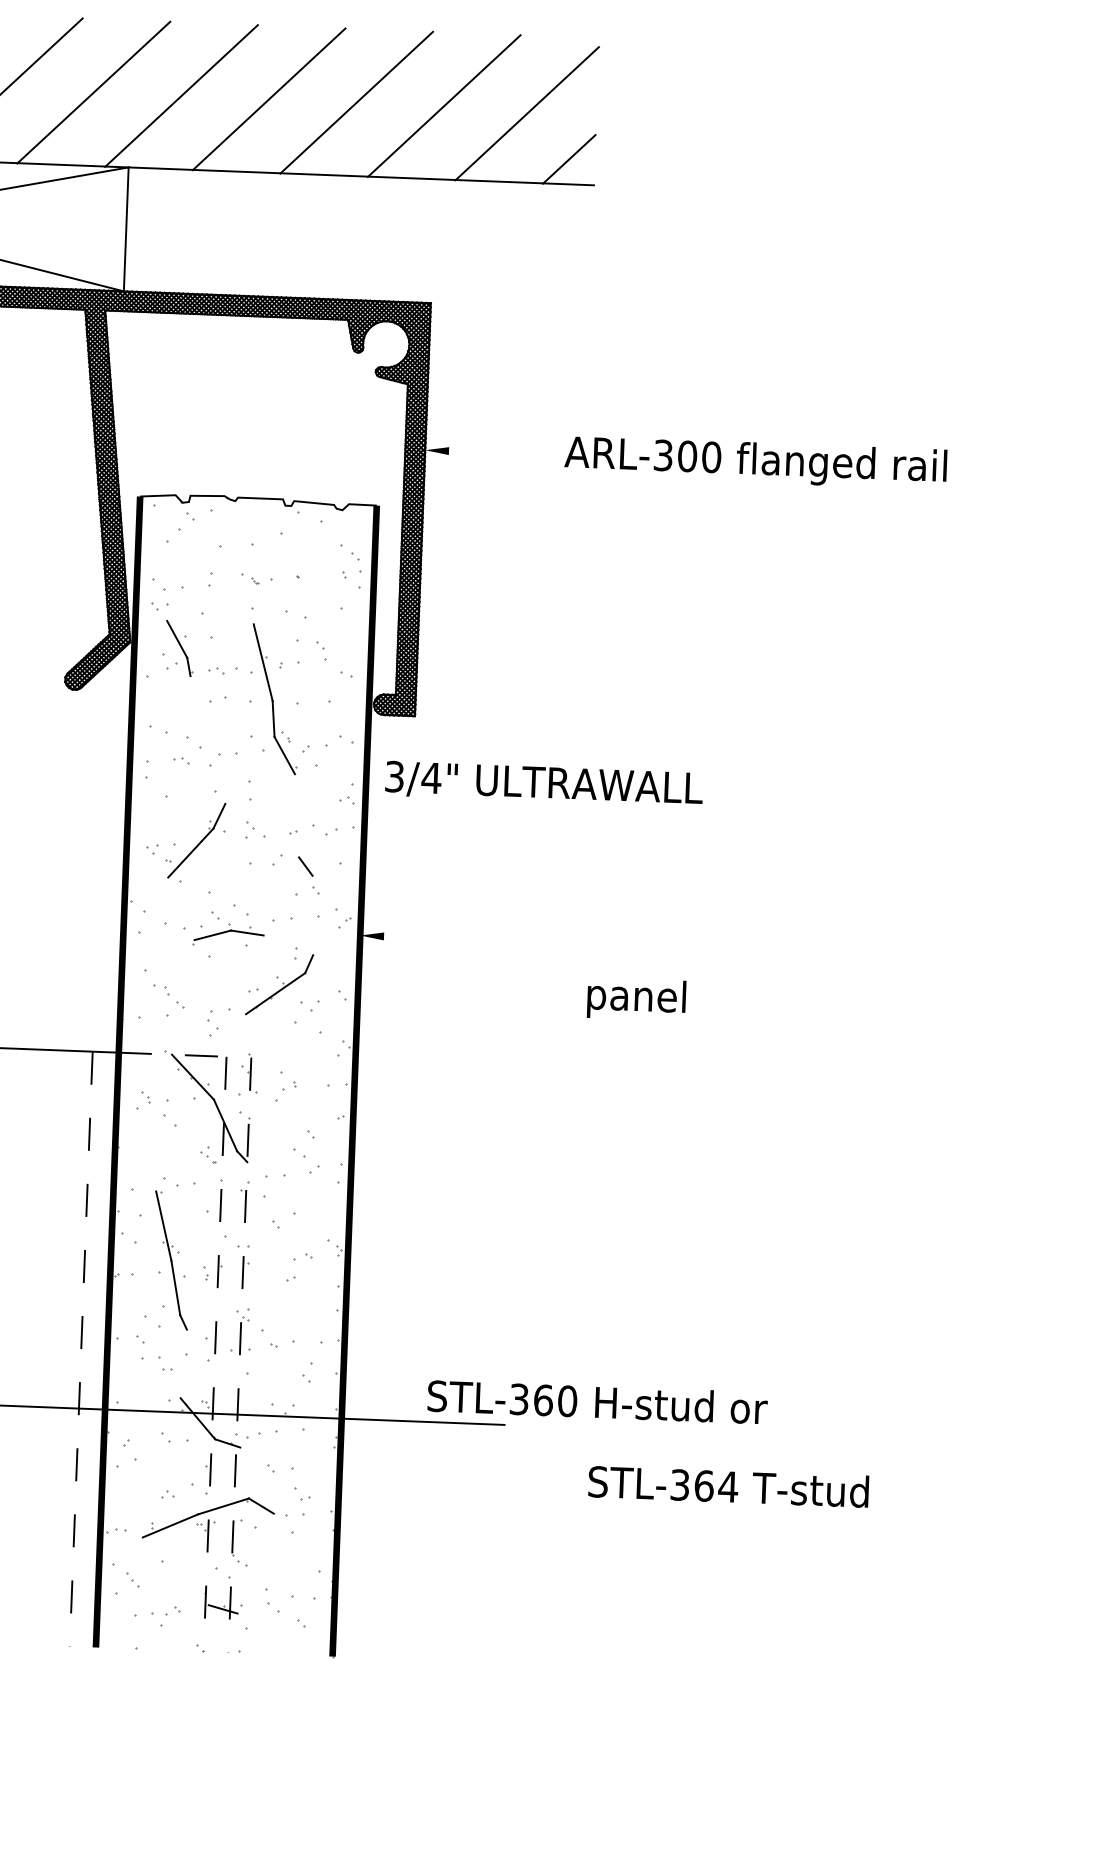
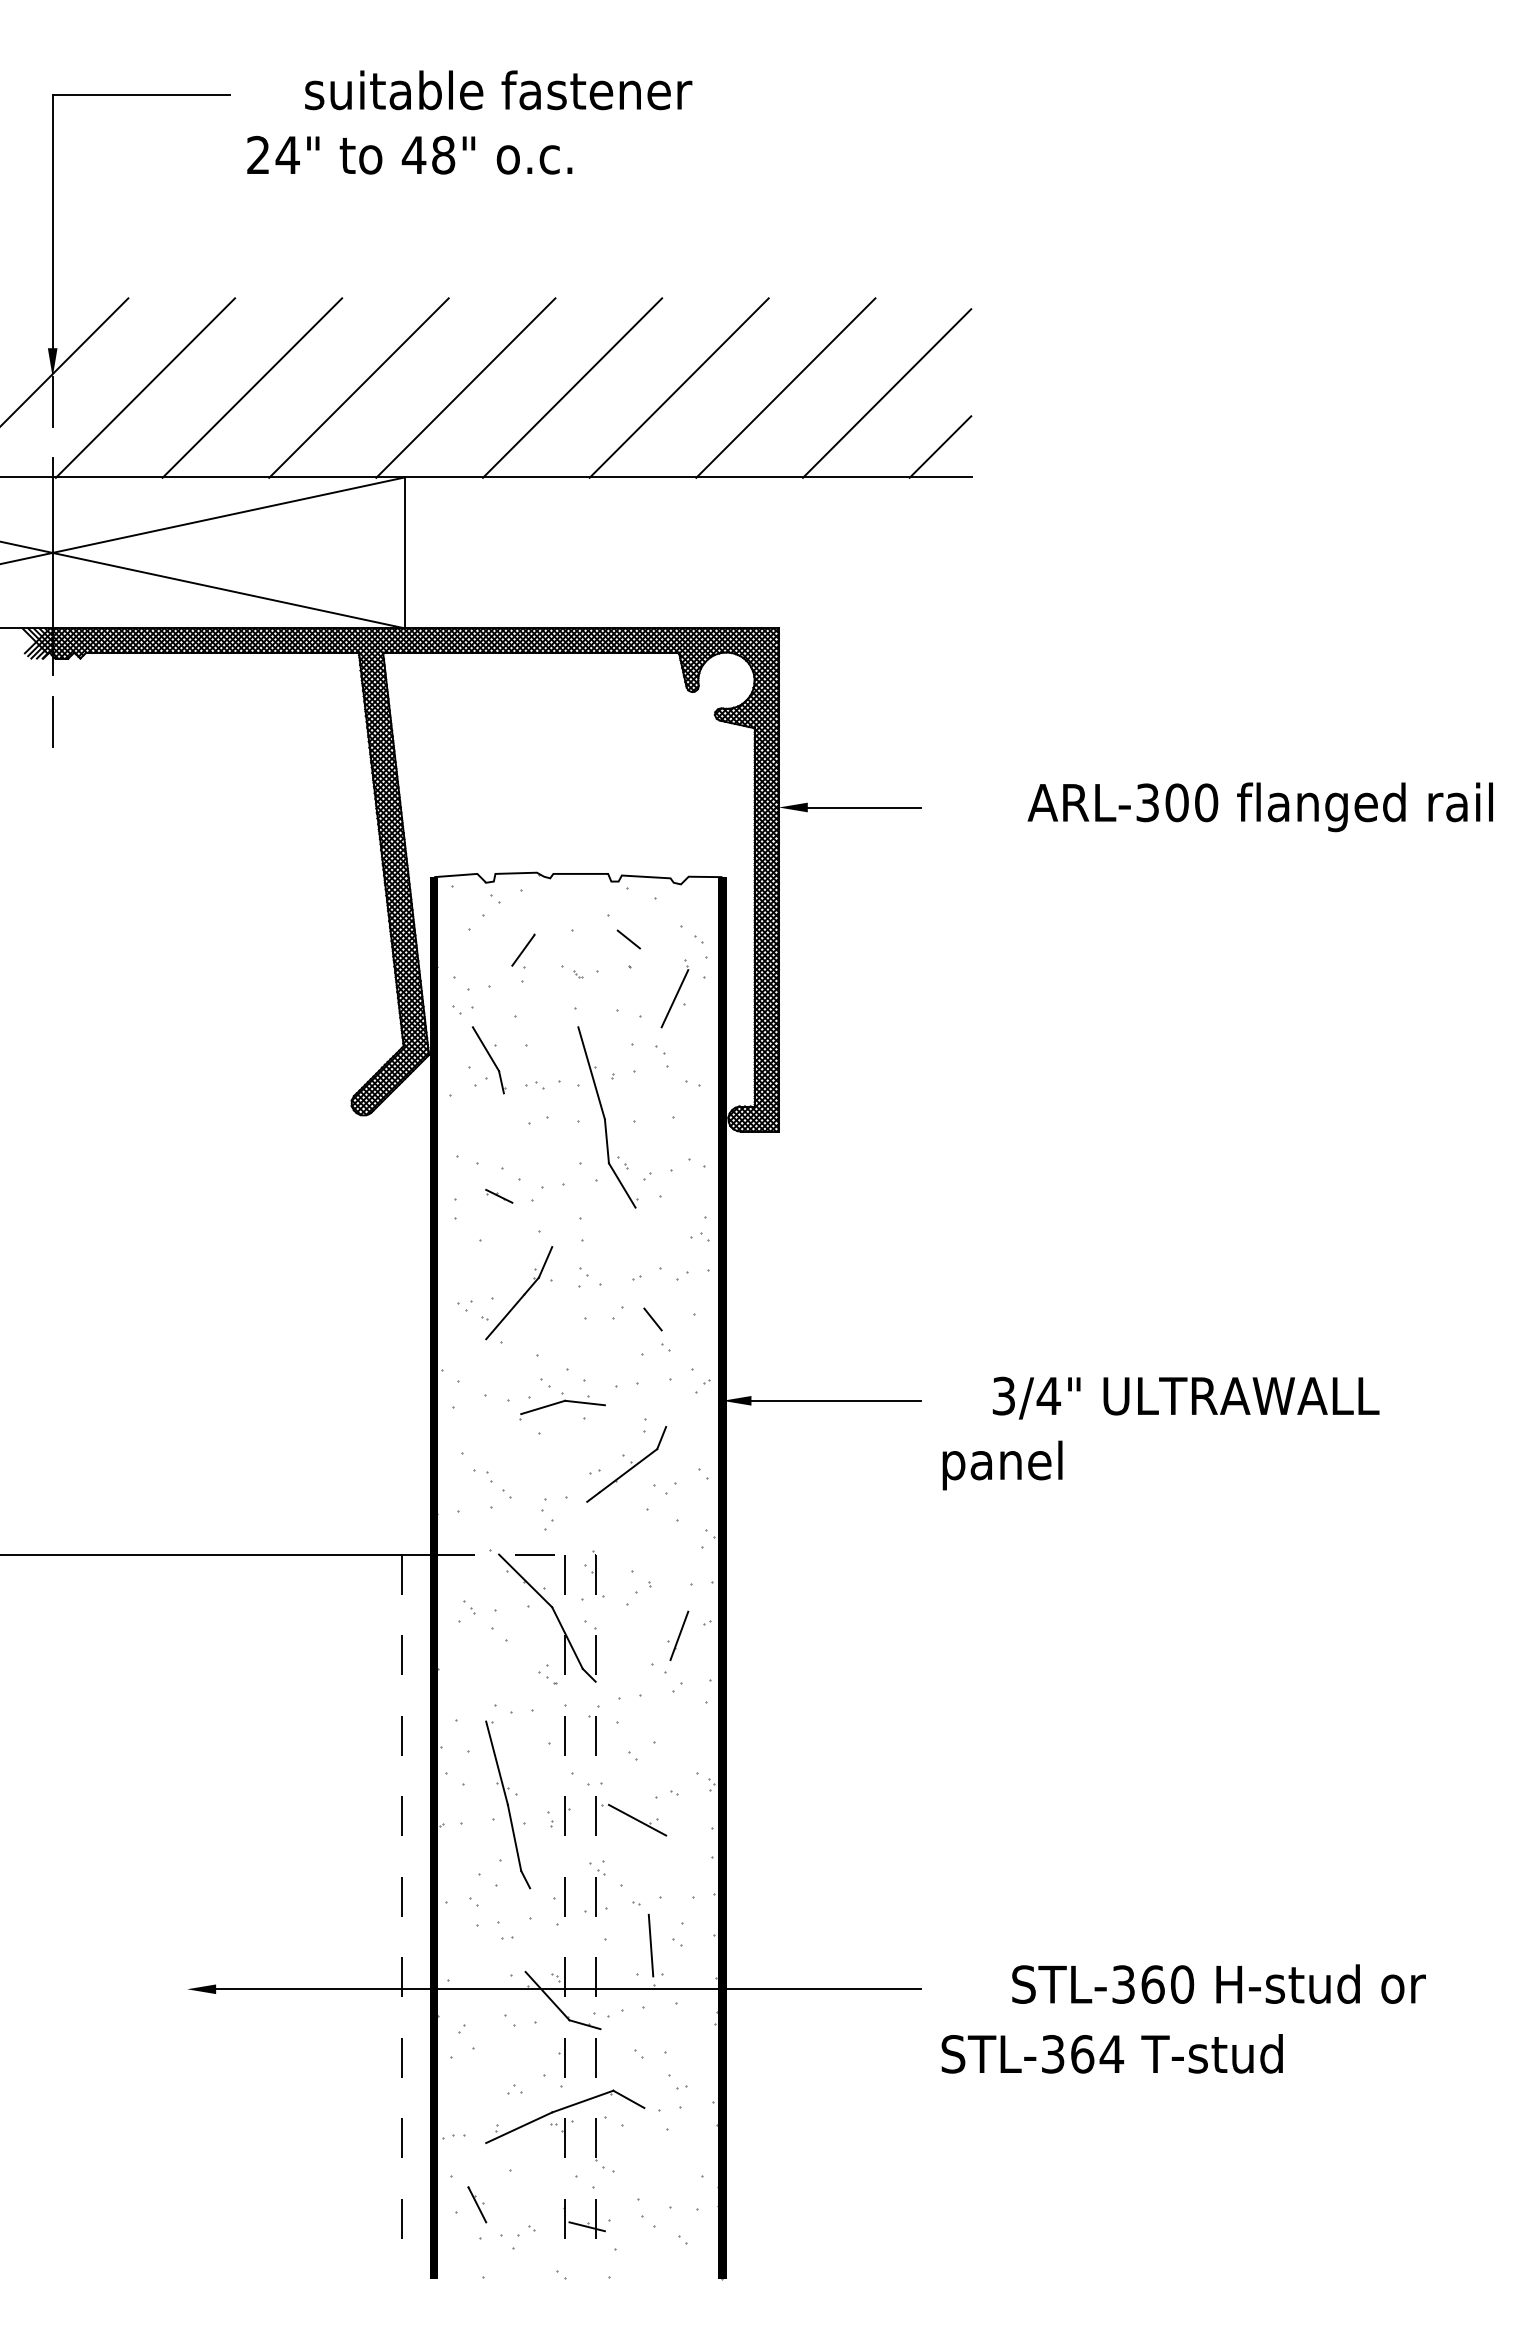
line: (494, 452) -> (863, 807), added
text: (755, 462) -> (1259, 807), moved
line: (297, 553) -> (628, 939), added
line: (211, 559) -> (523, 950), added
line: (333, 603) -> (674, 998), added
line: (183, 759) -> (499, 1195), added
text: (543, 783) -> (1185, 1397), moved
line: (453, 938) -> (835, 1400), added
text: (636, 999) -> (1002, 1465), moved
line: (317, 1126) -> (679, 1635), added
line: (277, 1276) -> (637, 1819), added
line: (283, 1380) -> (650, 1945), added
text: (597, 1401) -> (1218, 1983), moved
text: (728, 1486) -> (1111, 2053), moved
line: (133, 1587) -> (477, 2204), added

